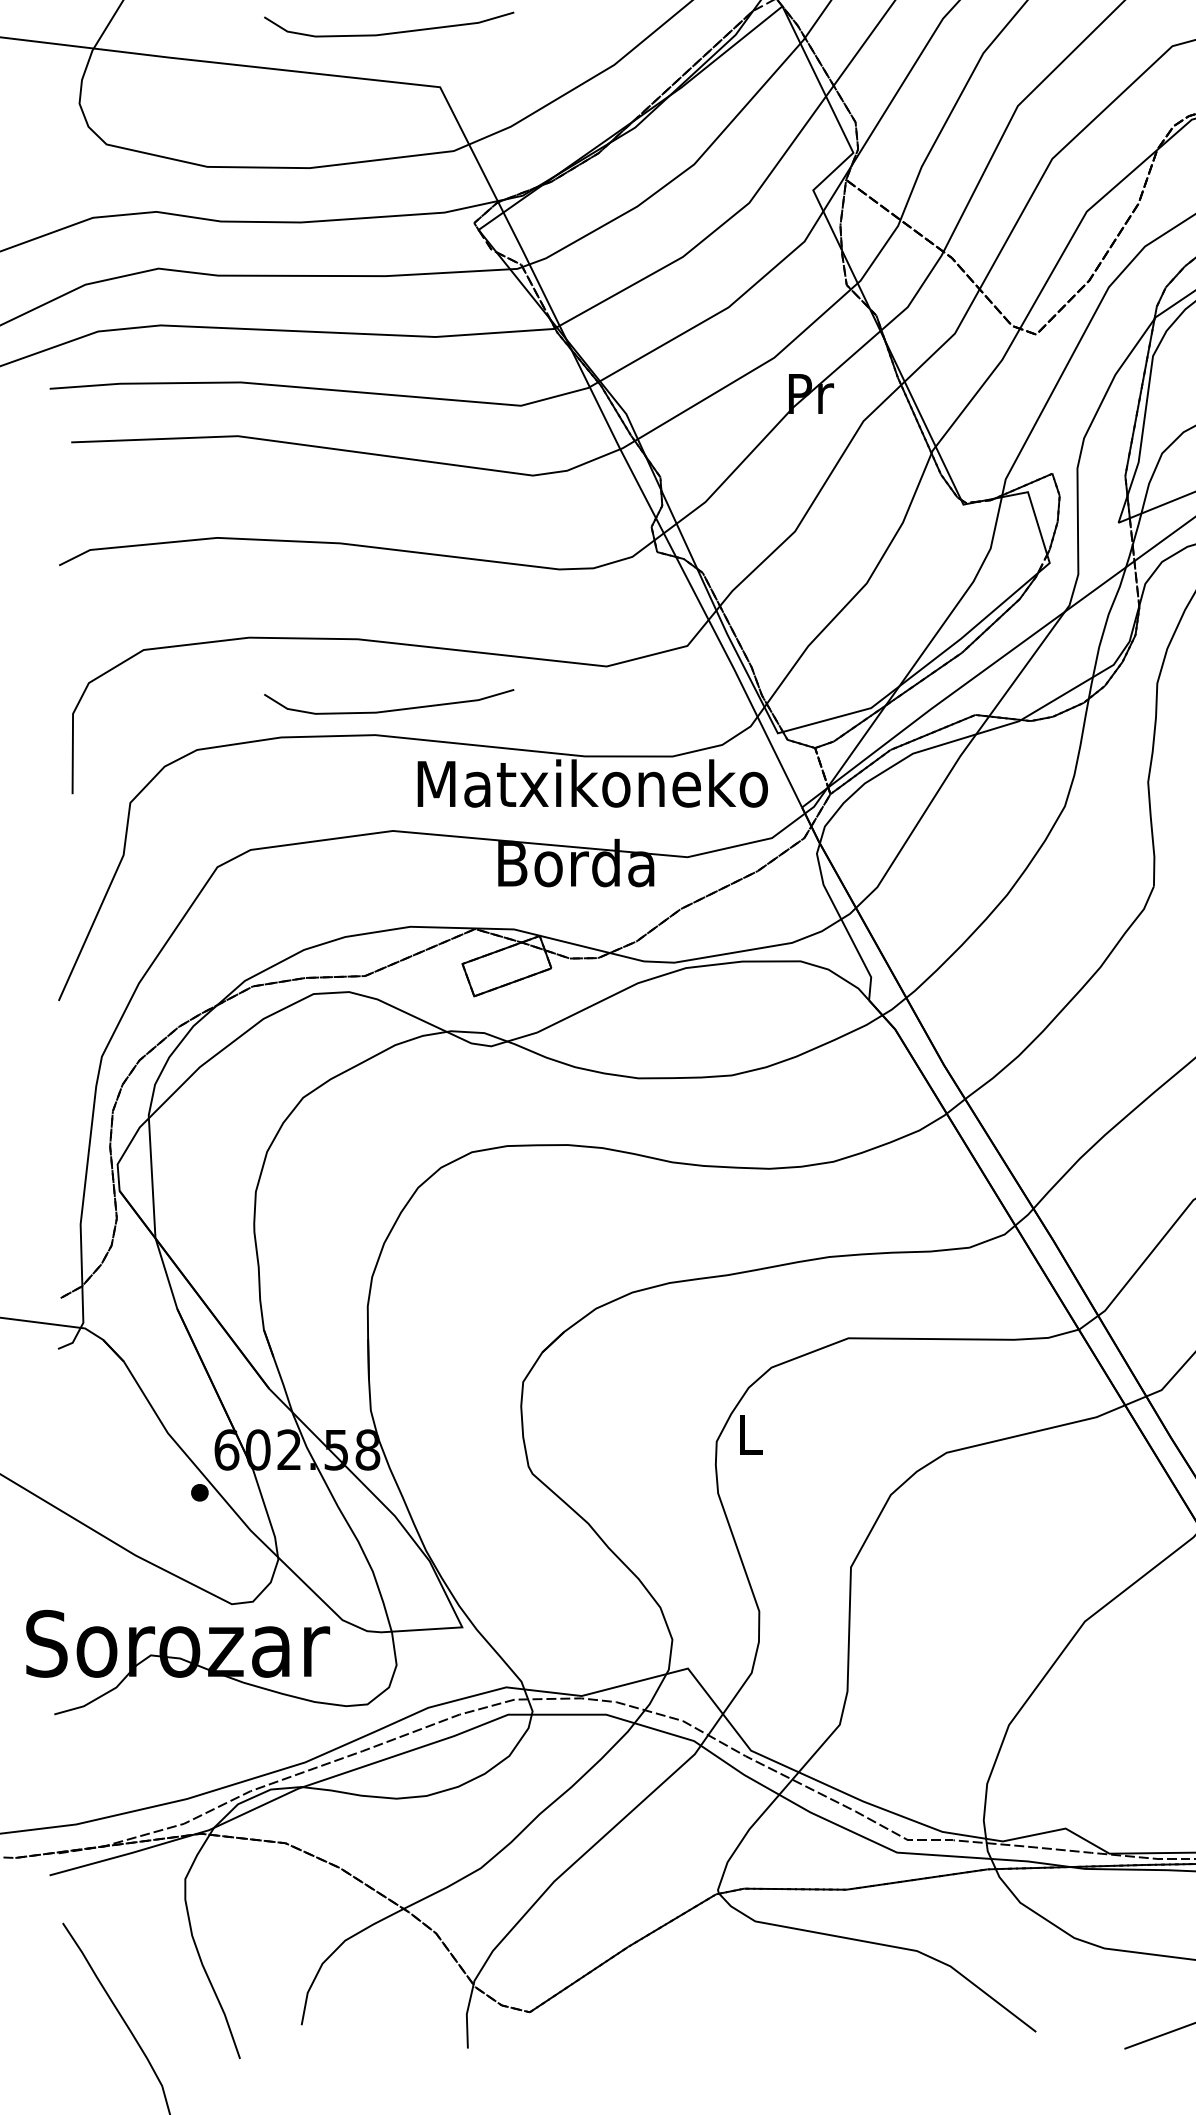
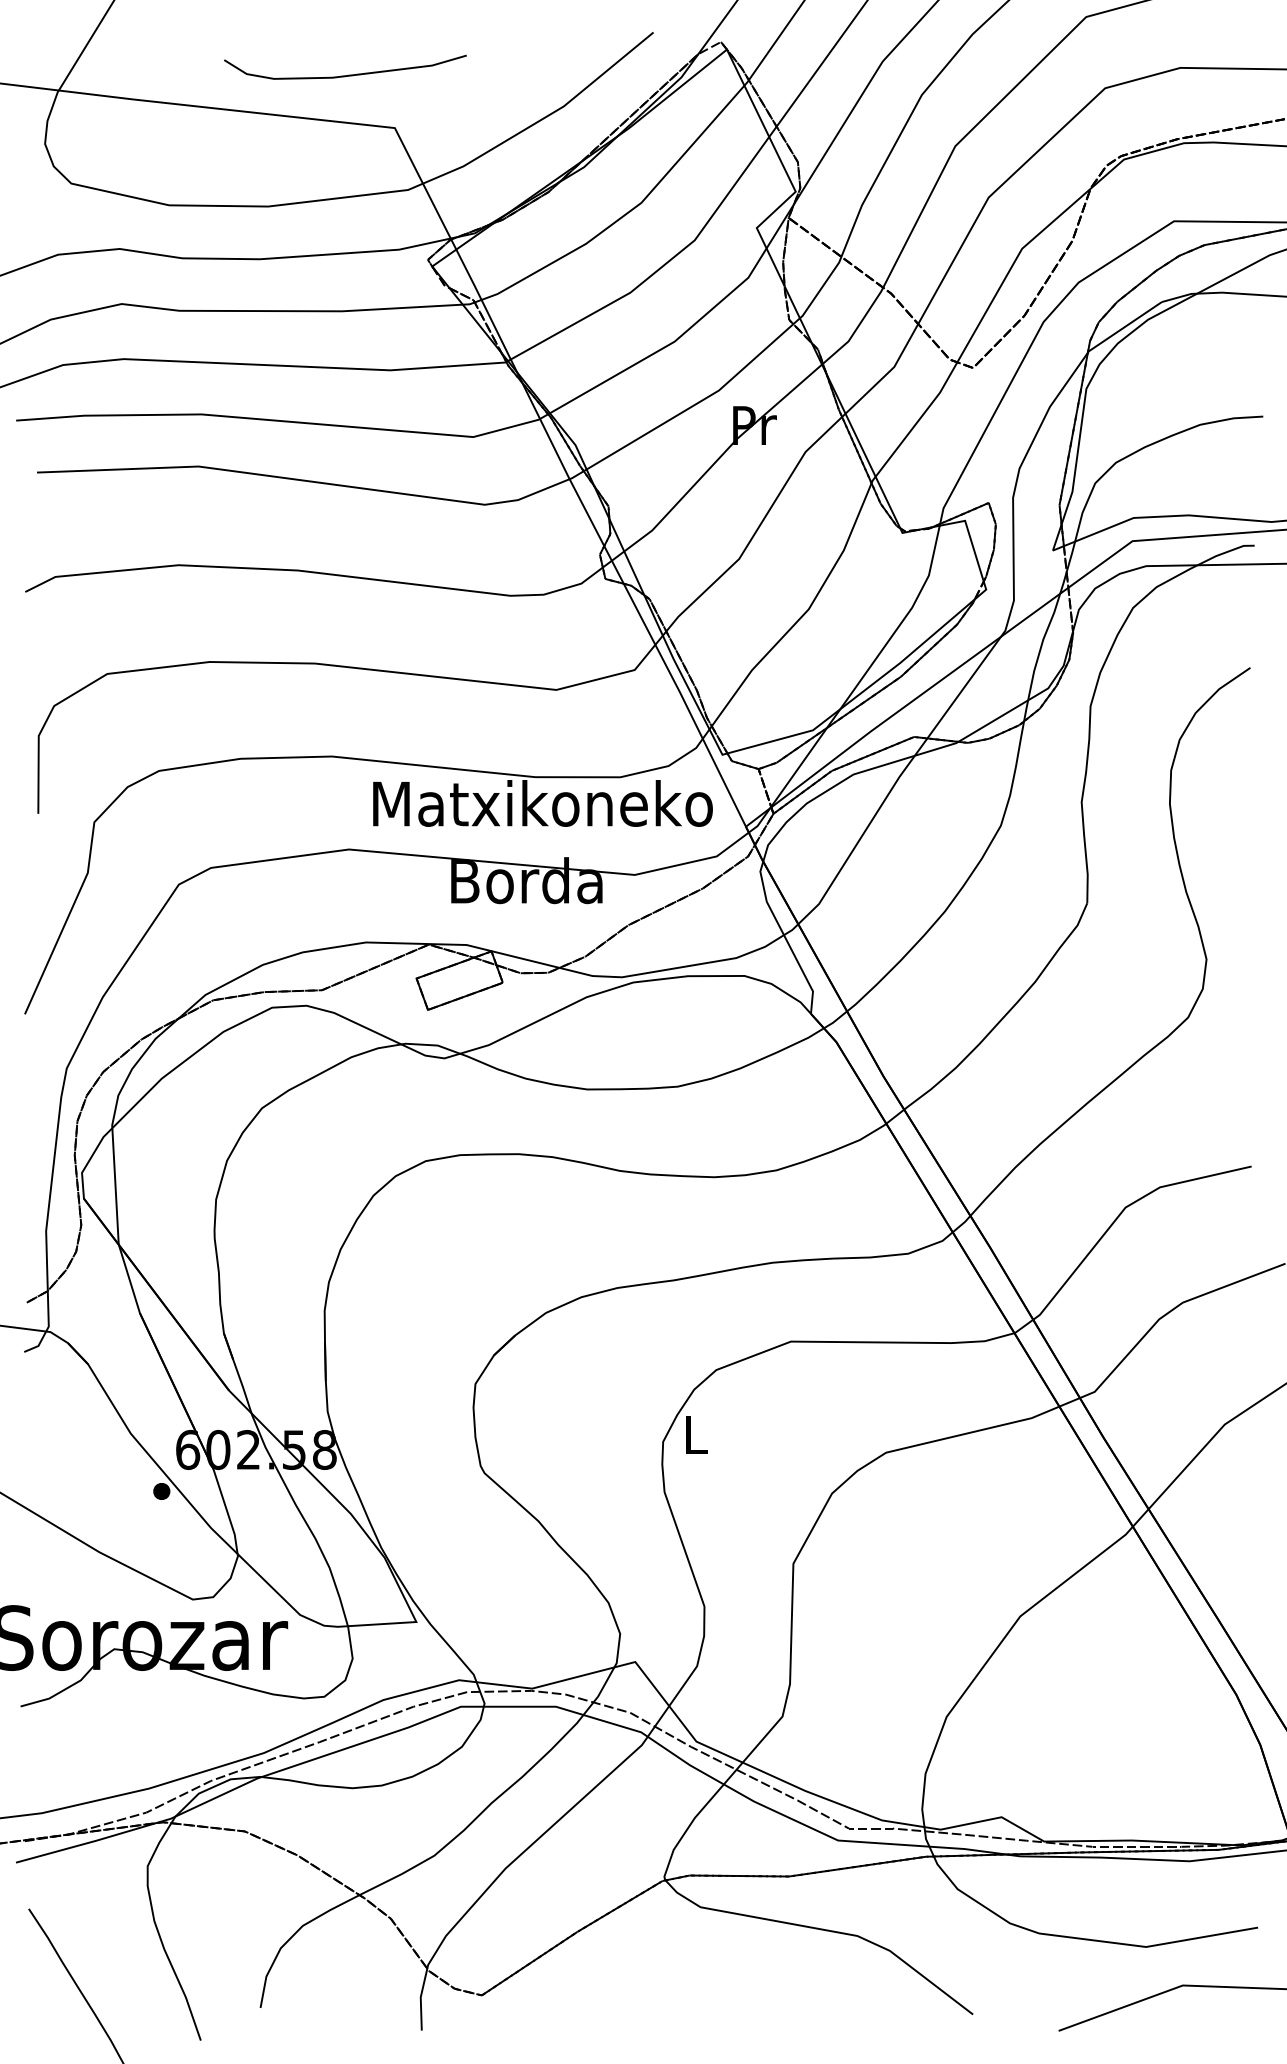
curve: (392, 709) -> (348, 731), removed

